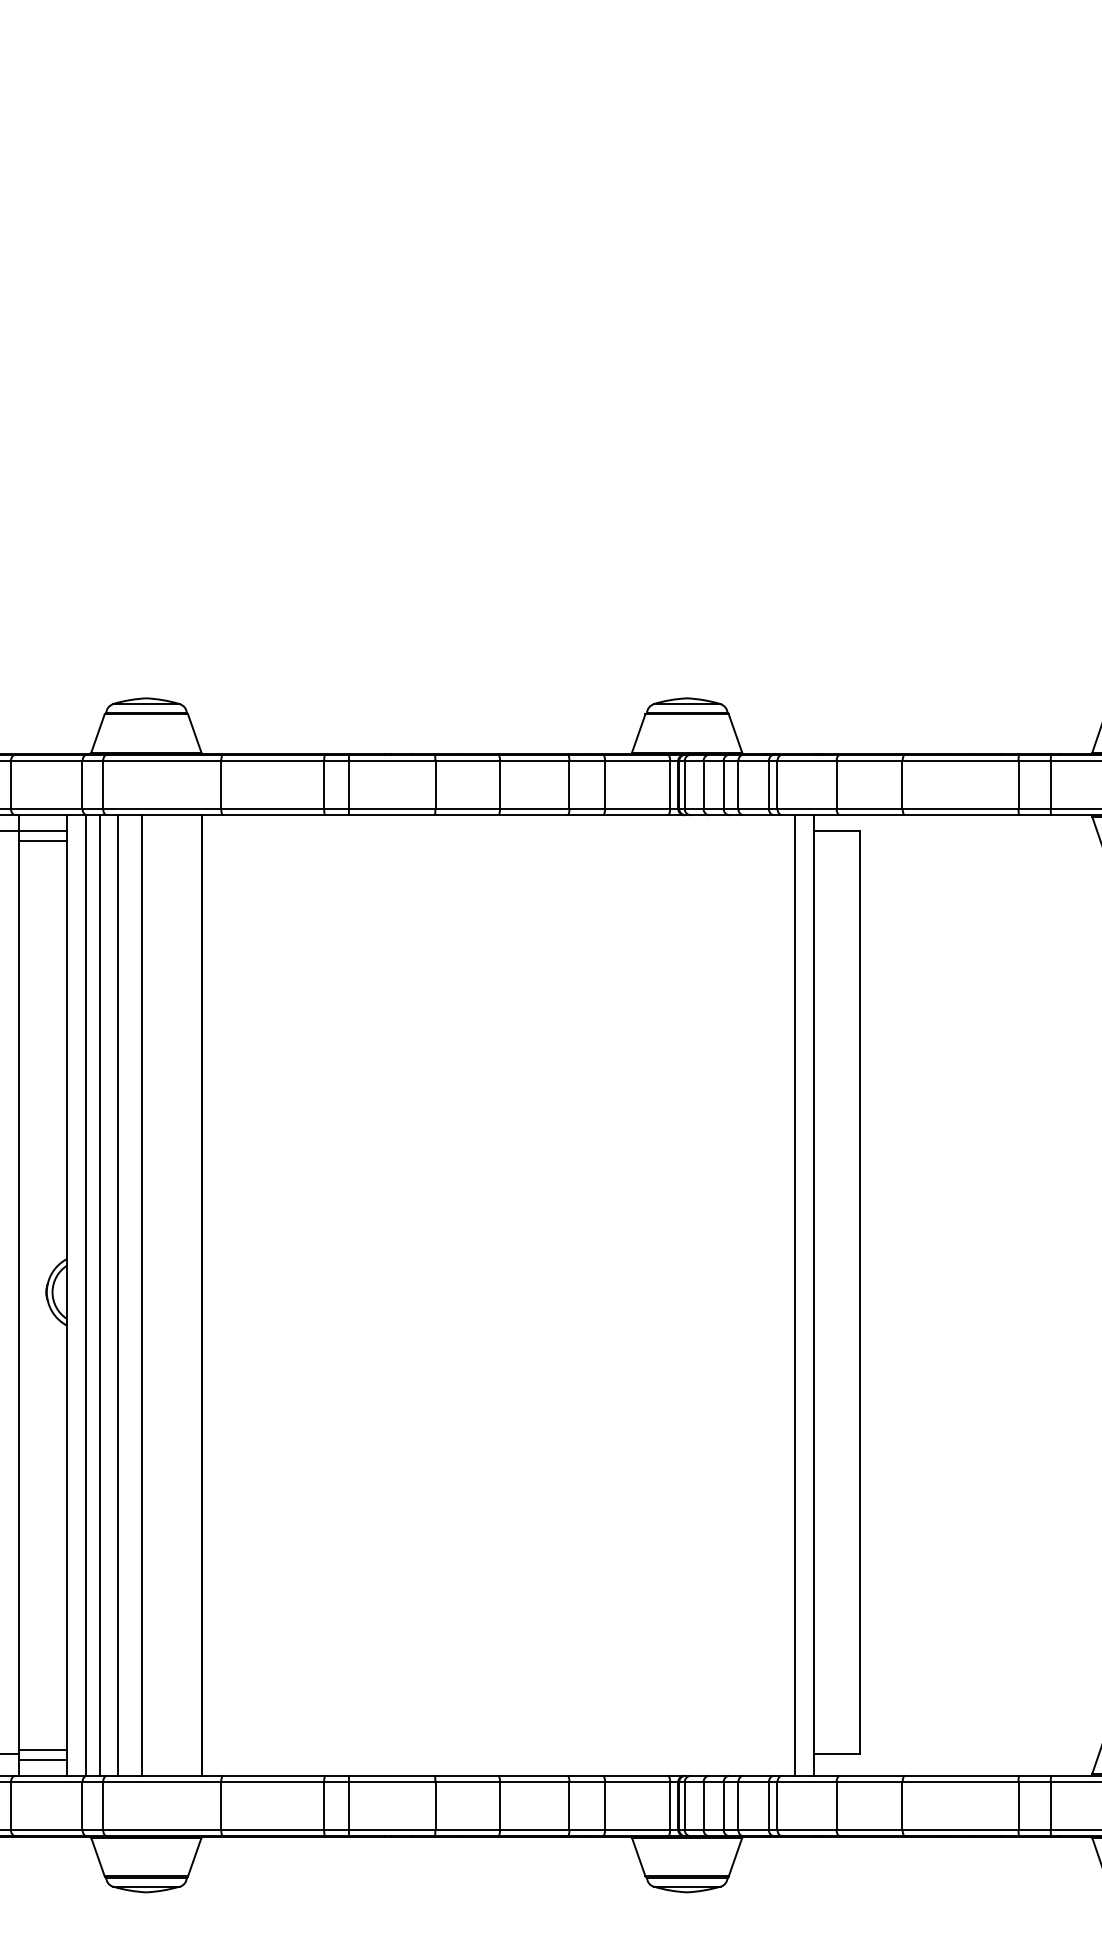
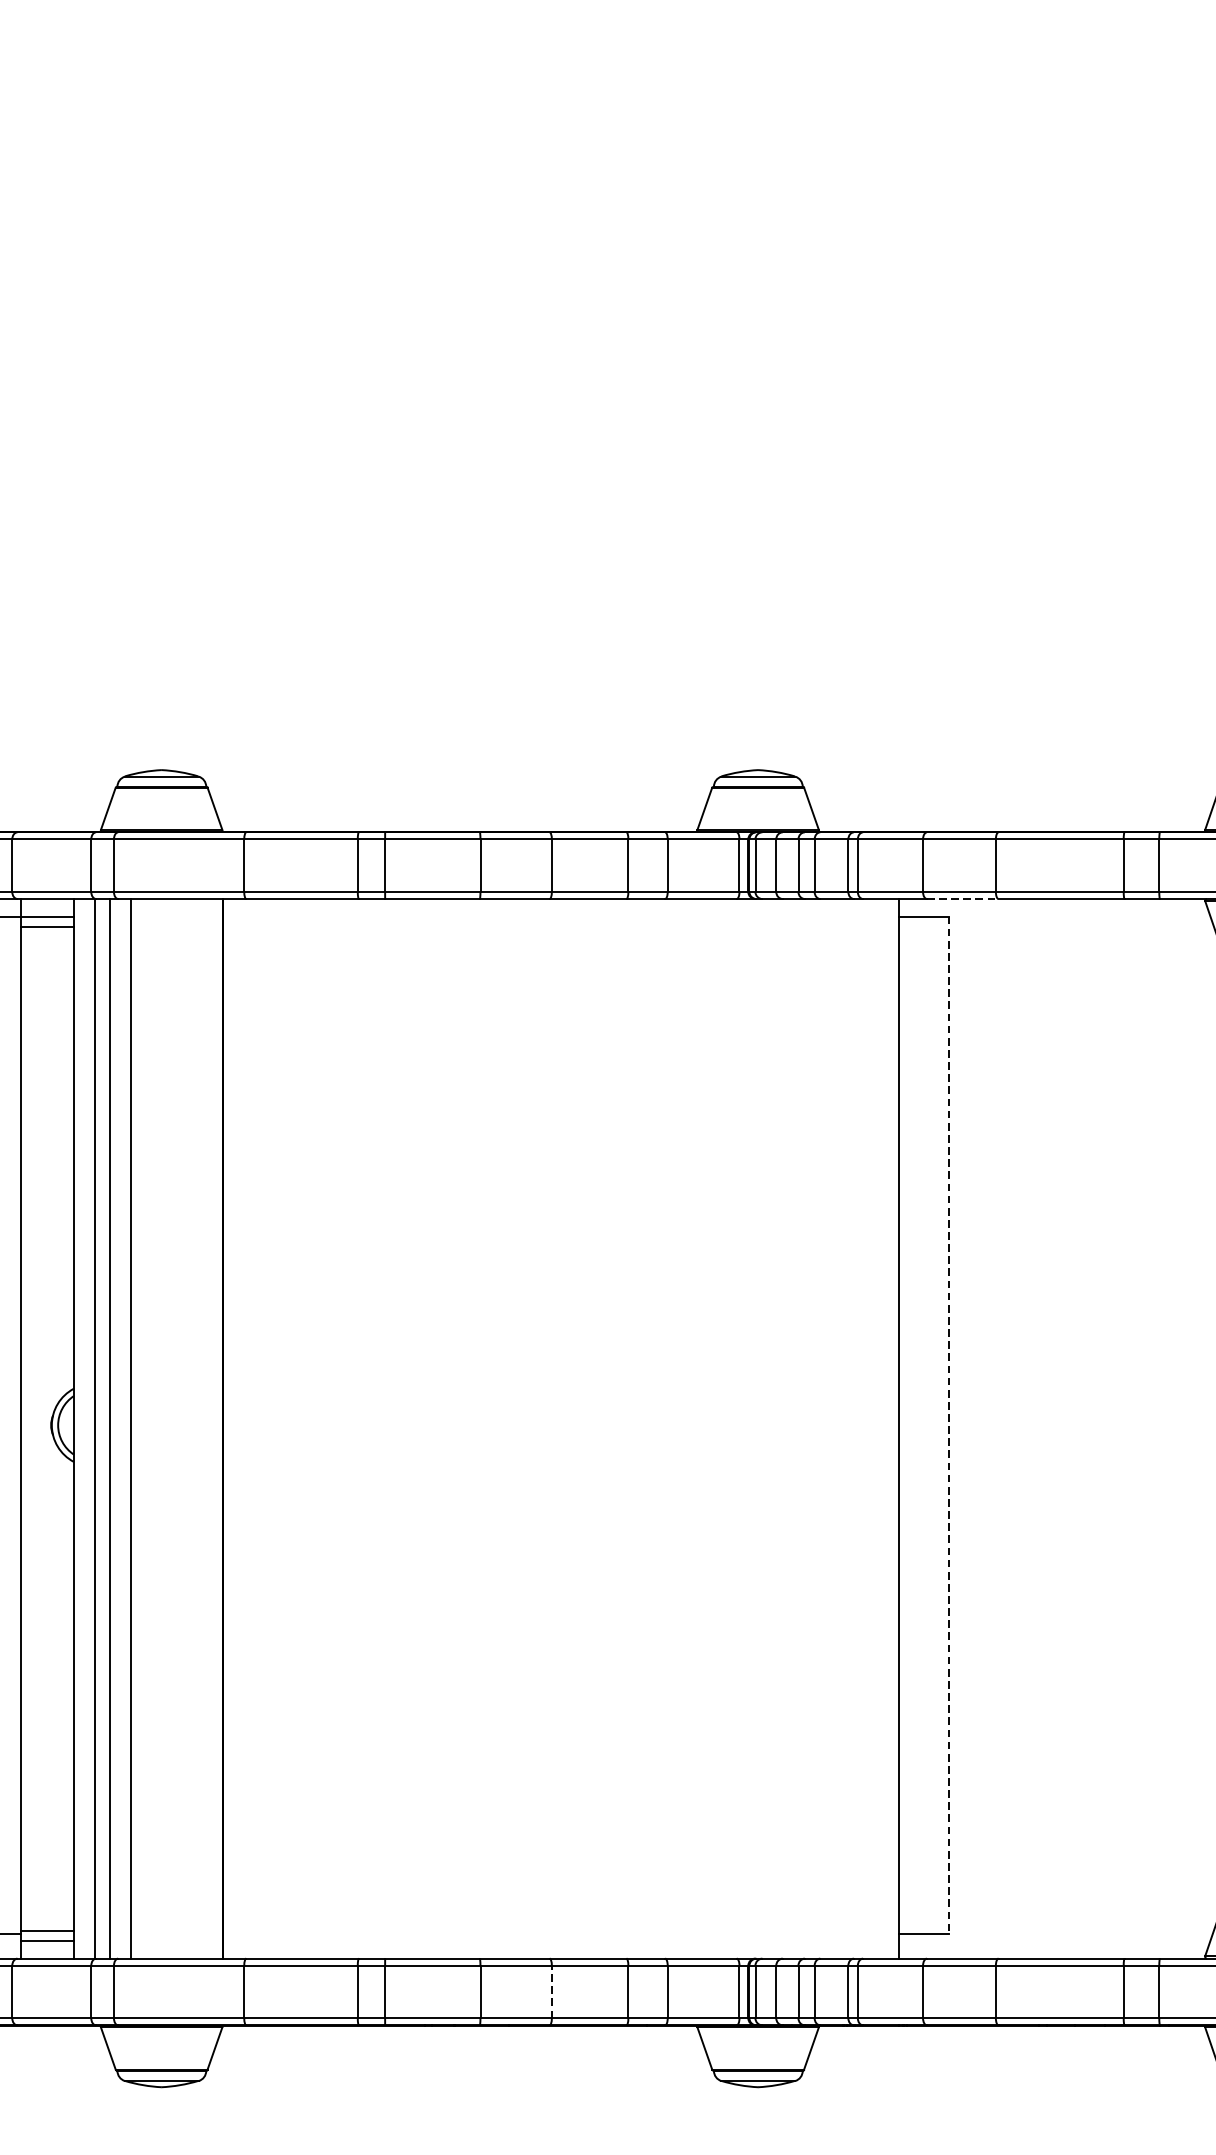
line: (873, 815) -> (963, 899), solid -> dashed
line: (859, 1292) -> (948, 1425), solid -> dashed
line: (141, 1295) -> (156, 1428), removed
line: (795, 1295) -> (877, 1428), removed
line: (500, 1806) -> (552, 1992), solid -> dashed

